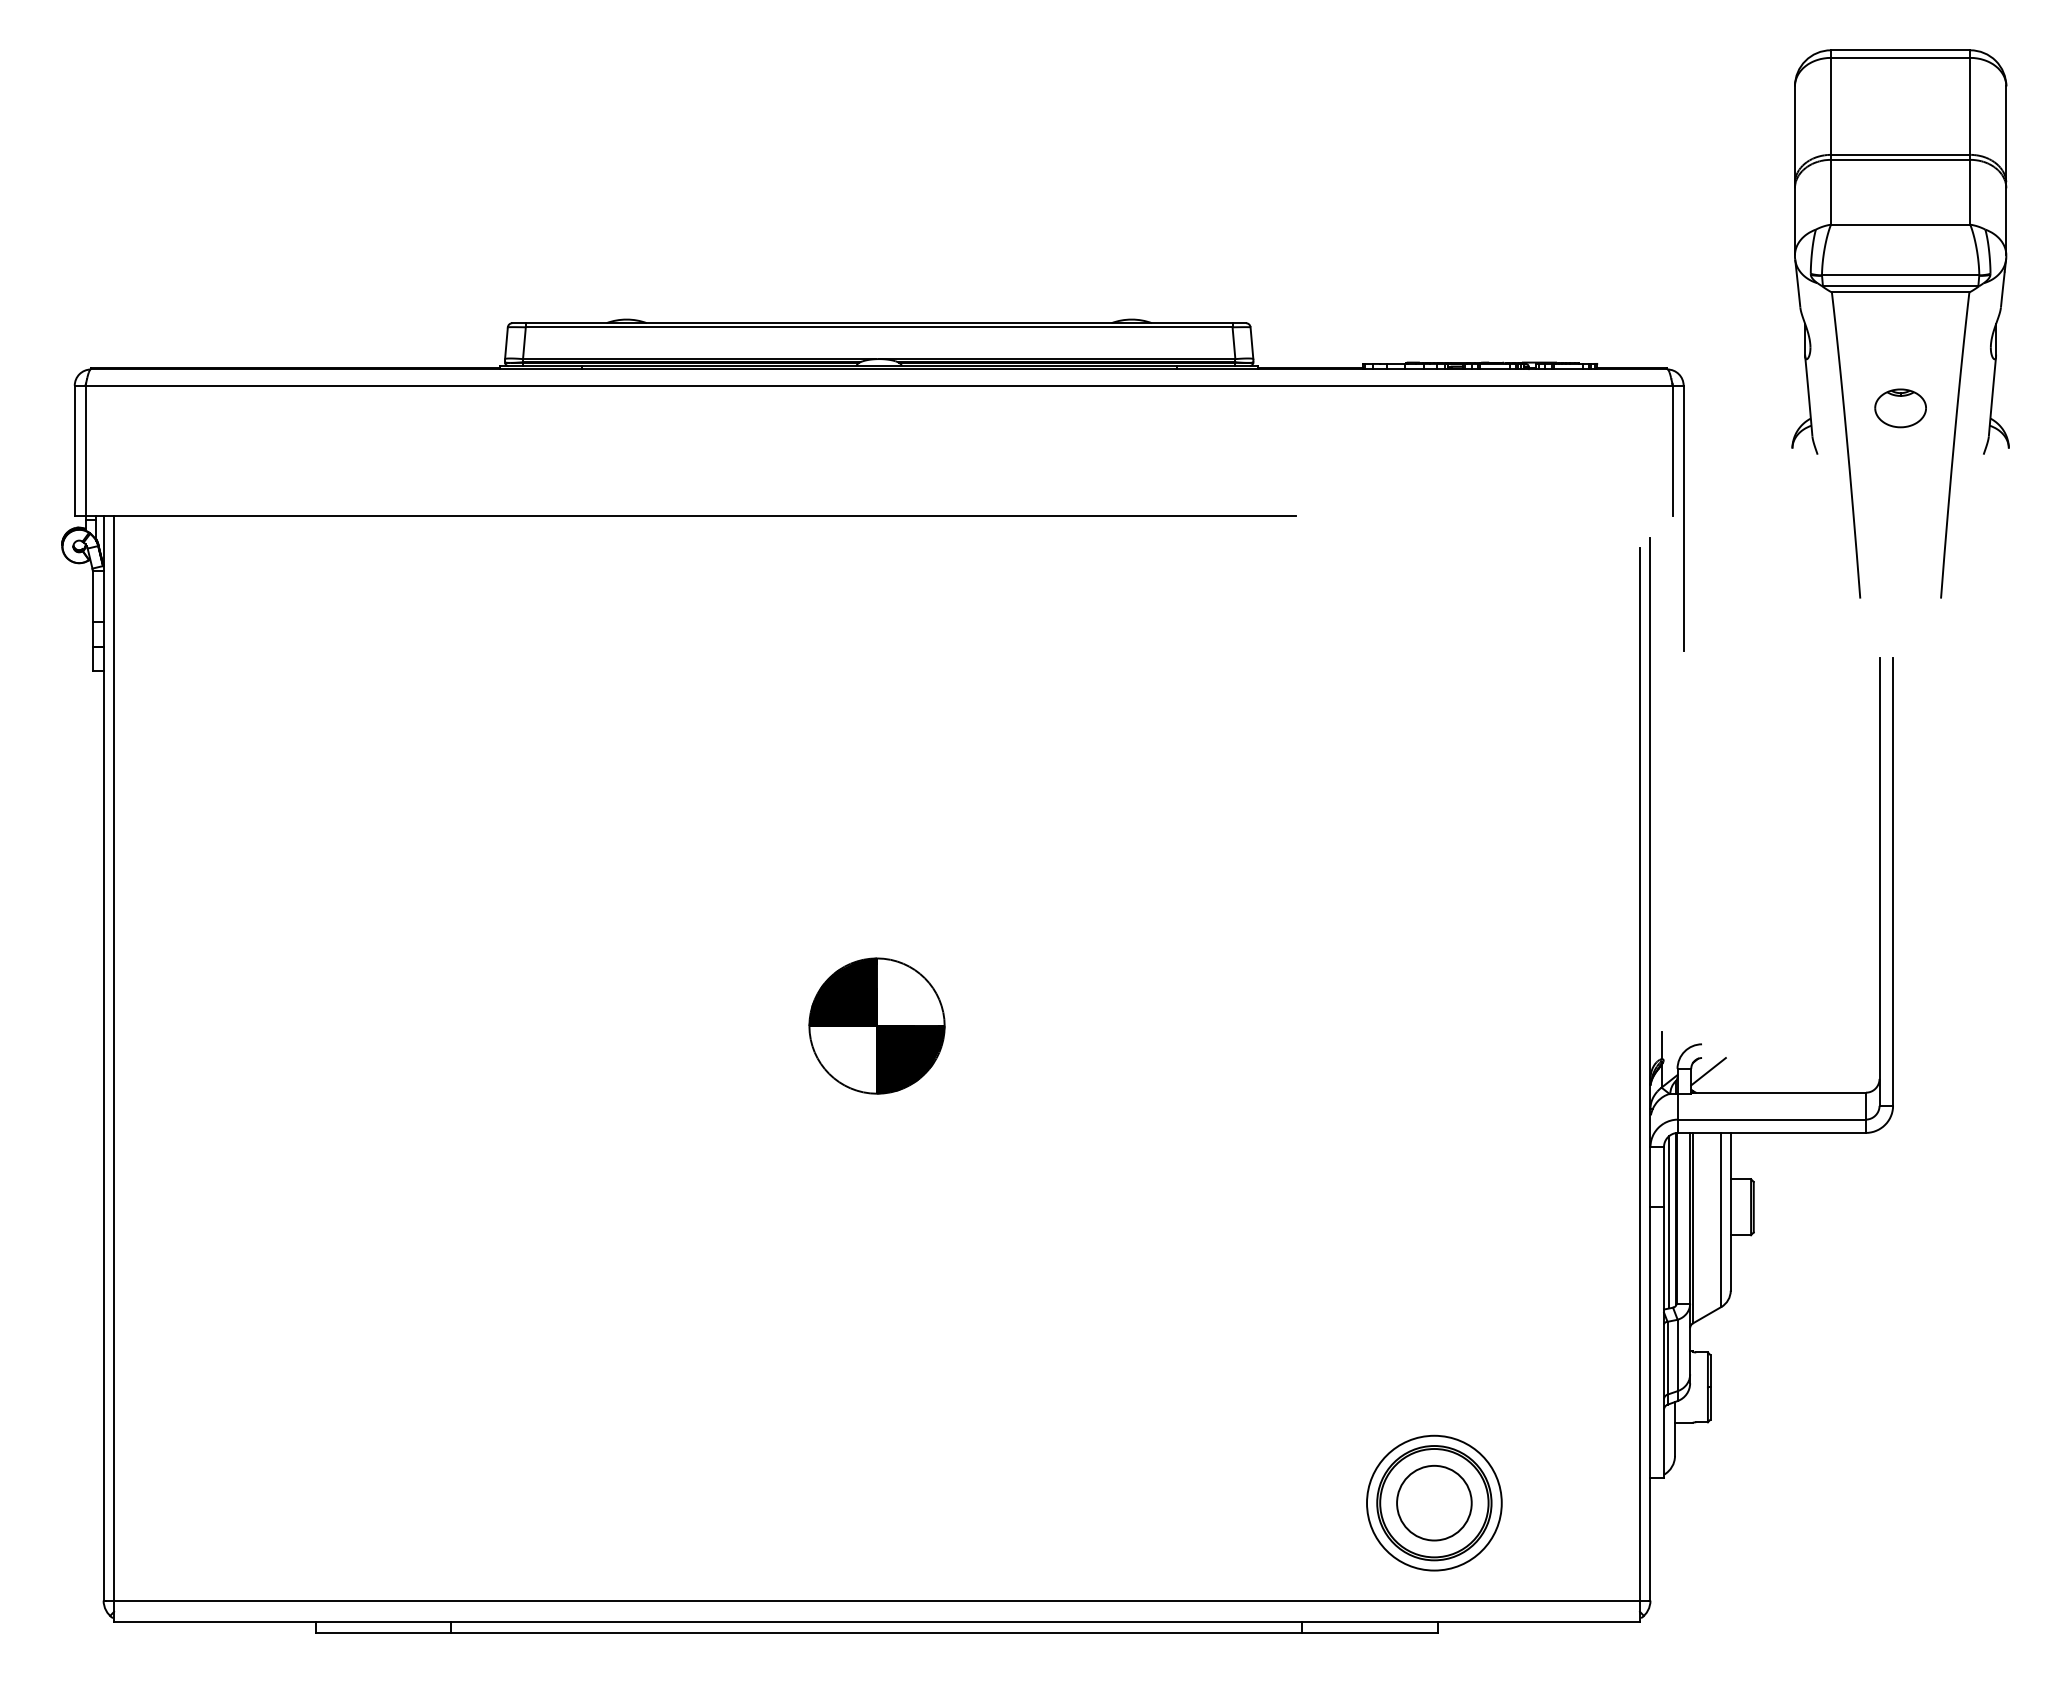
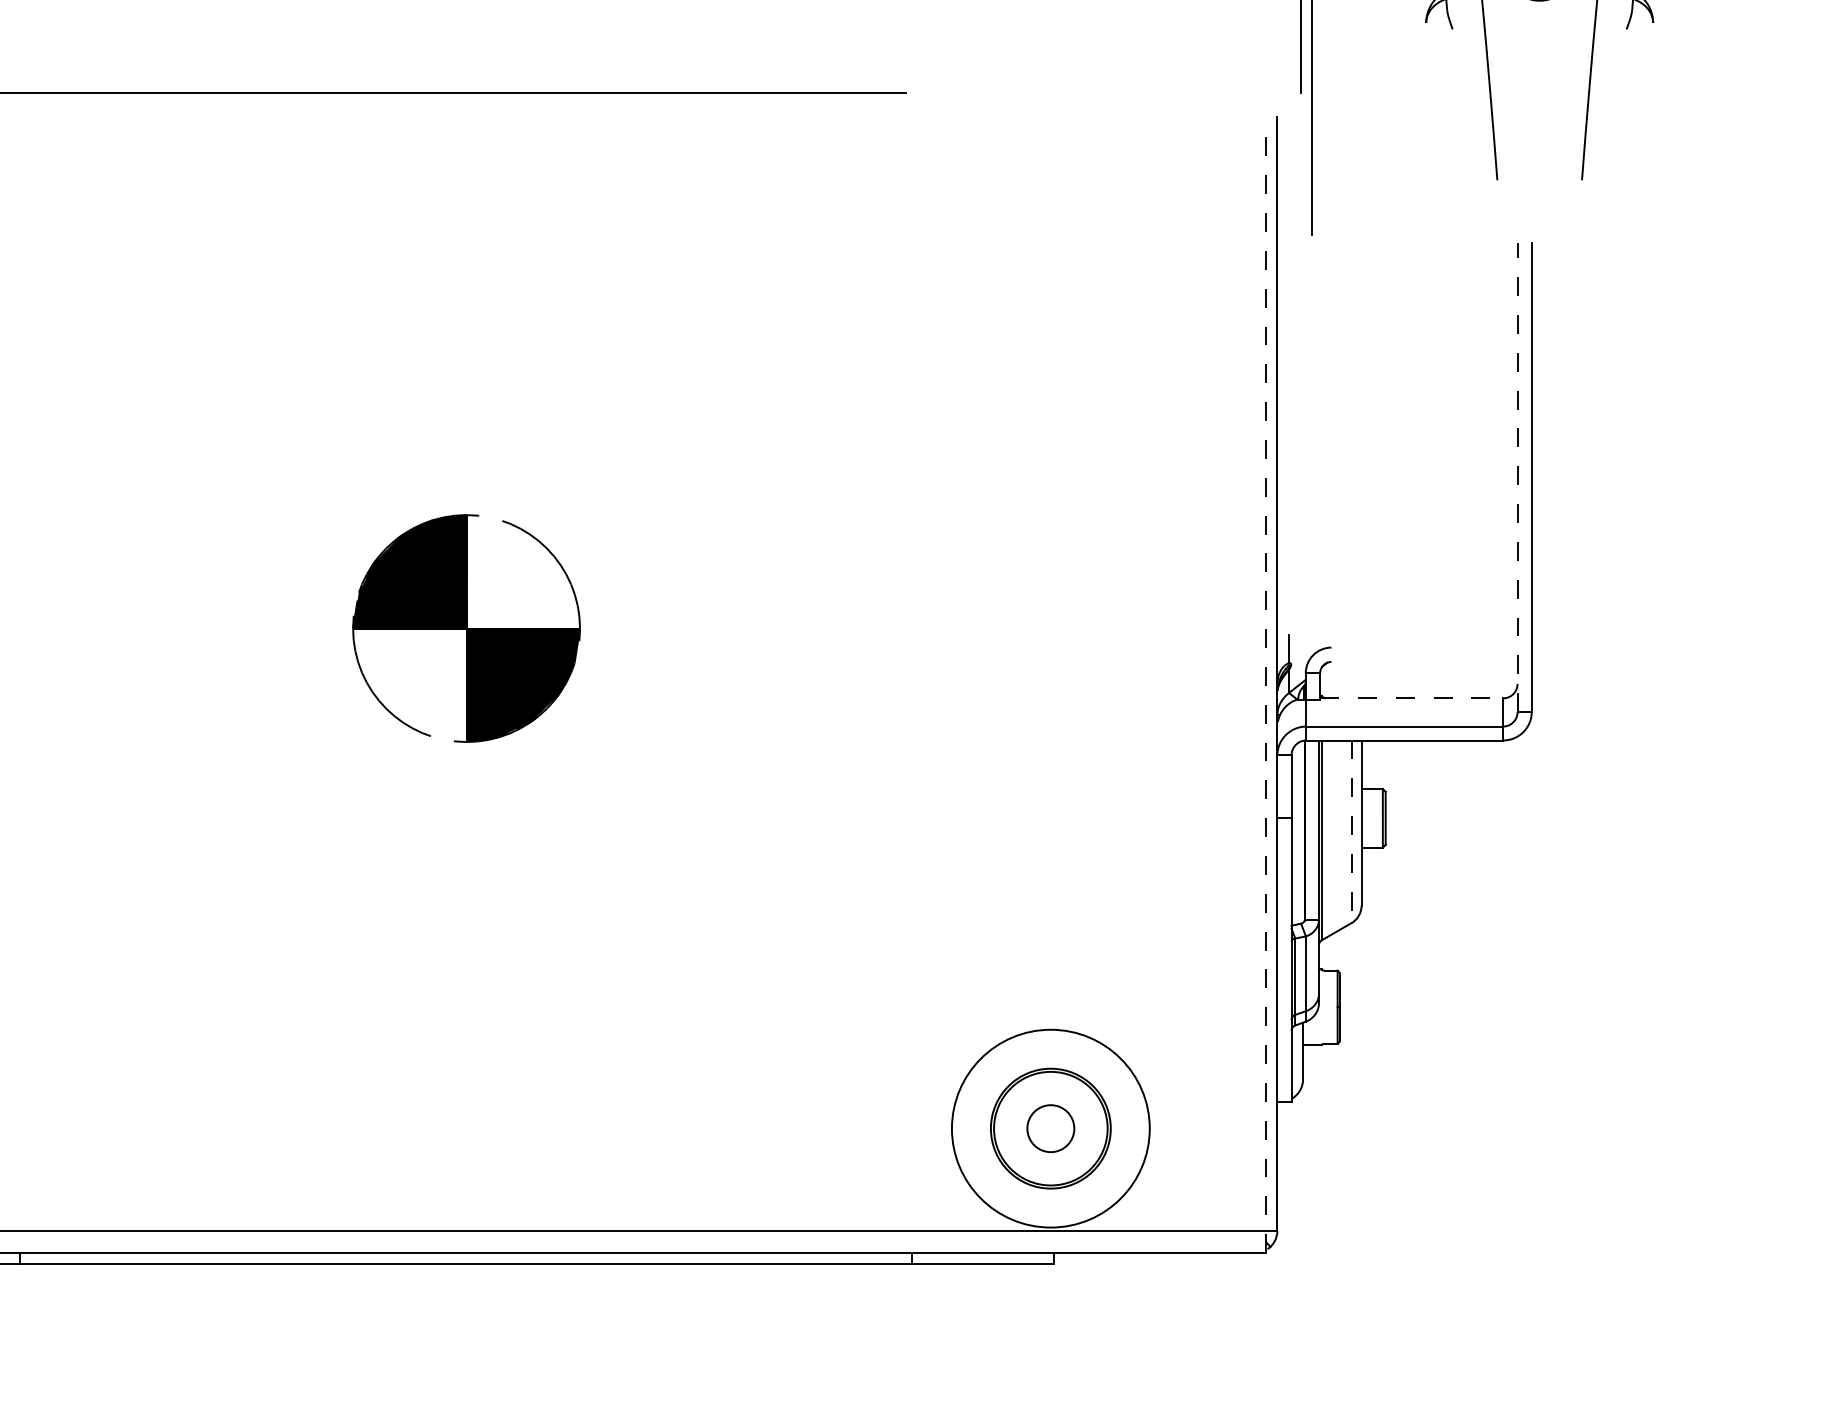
line: (1879, 881) -> (1517, 476), solid -> dashed
part: (876, 1025) -> (465, 627), size x1.6
line: (1708, 1071) -> (1338, 676), removed
line: (1640, 1085) -> (1266, 690), solid -> dashed
line: (1779, 1092) -> (1412, 698), solid -> dashed
line: (1721, 1220) -> (1351, 832), solid -> dashed
line: (1669, 1221) -> (1297, 833), removed
circle: (1434, 1502) -> (1050, 1127), size x0.6
circle: (1434, 1502) -> (1050, 1127), size x1.4

